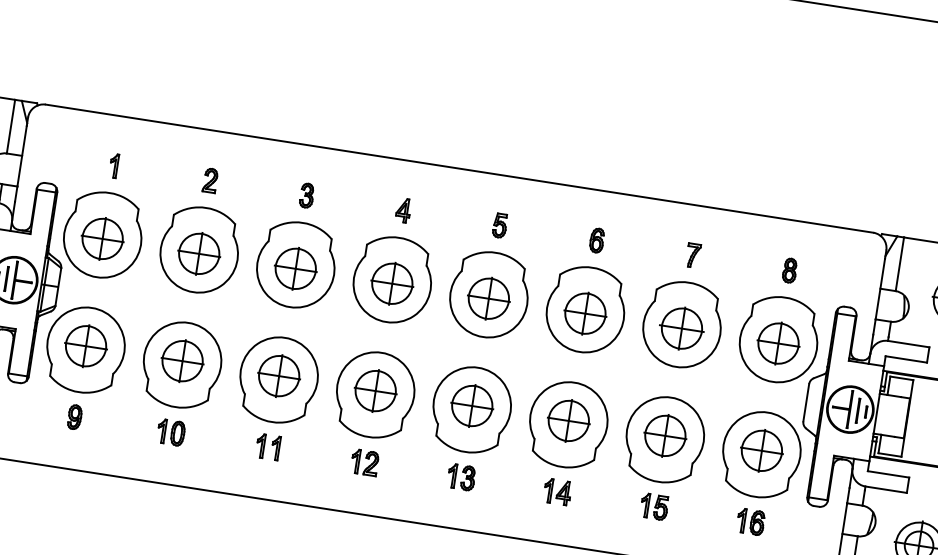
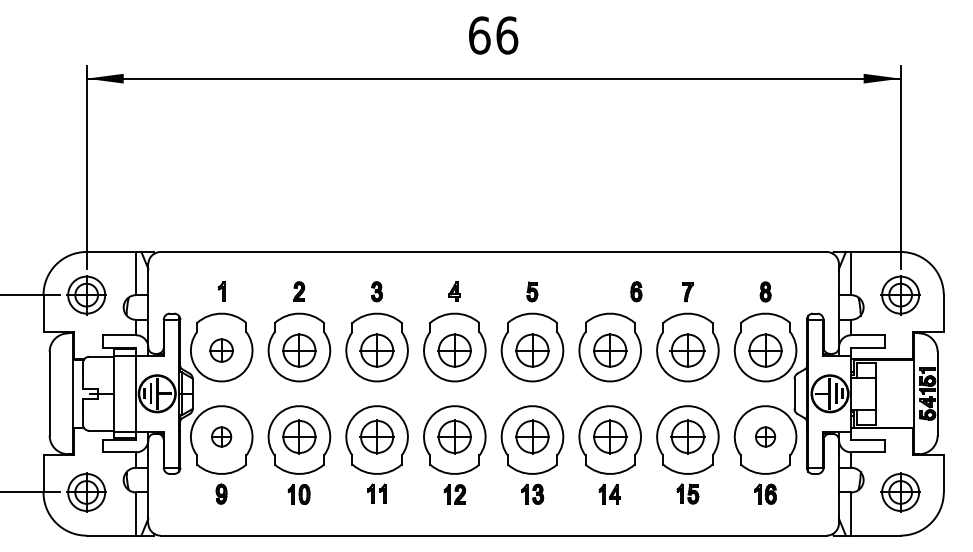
part: (102, 238) -> (221, 350), size x0.7
part: (597, 240) -> (636, 291), moved
part: (85, 345) -> (221, 436), size x0.6
part: (761, 450) -> (765, 436), size x0.6

